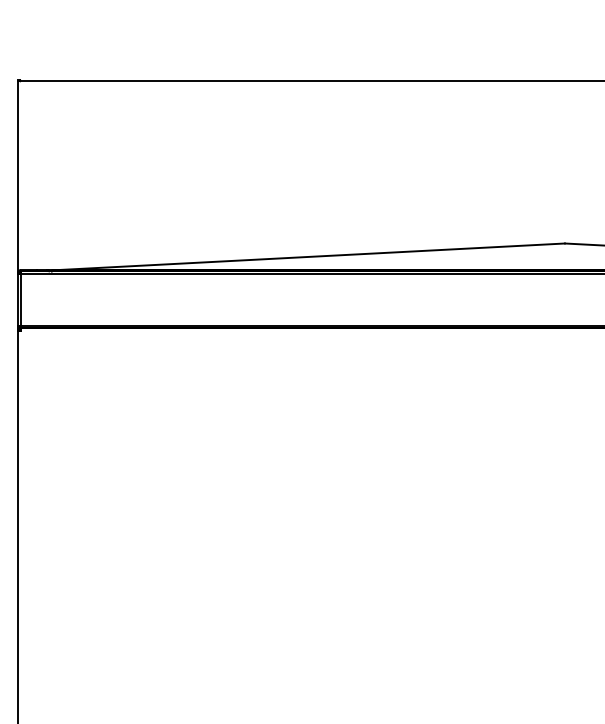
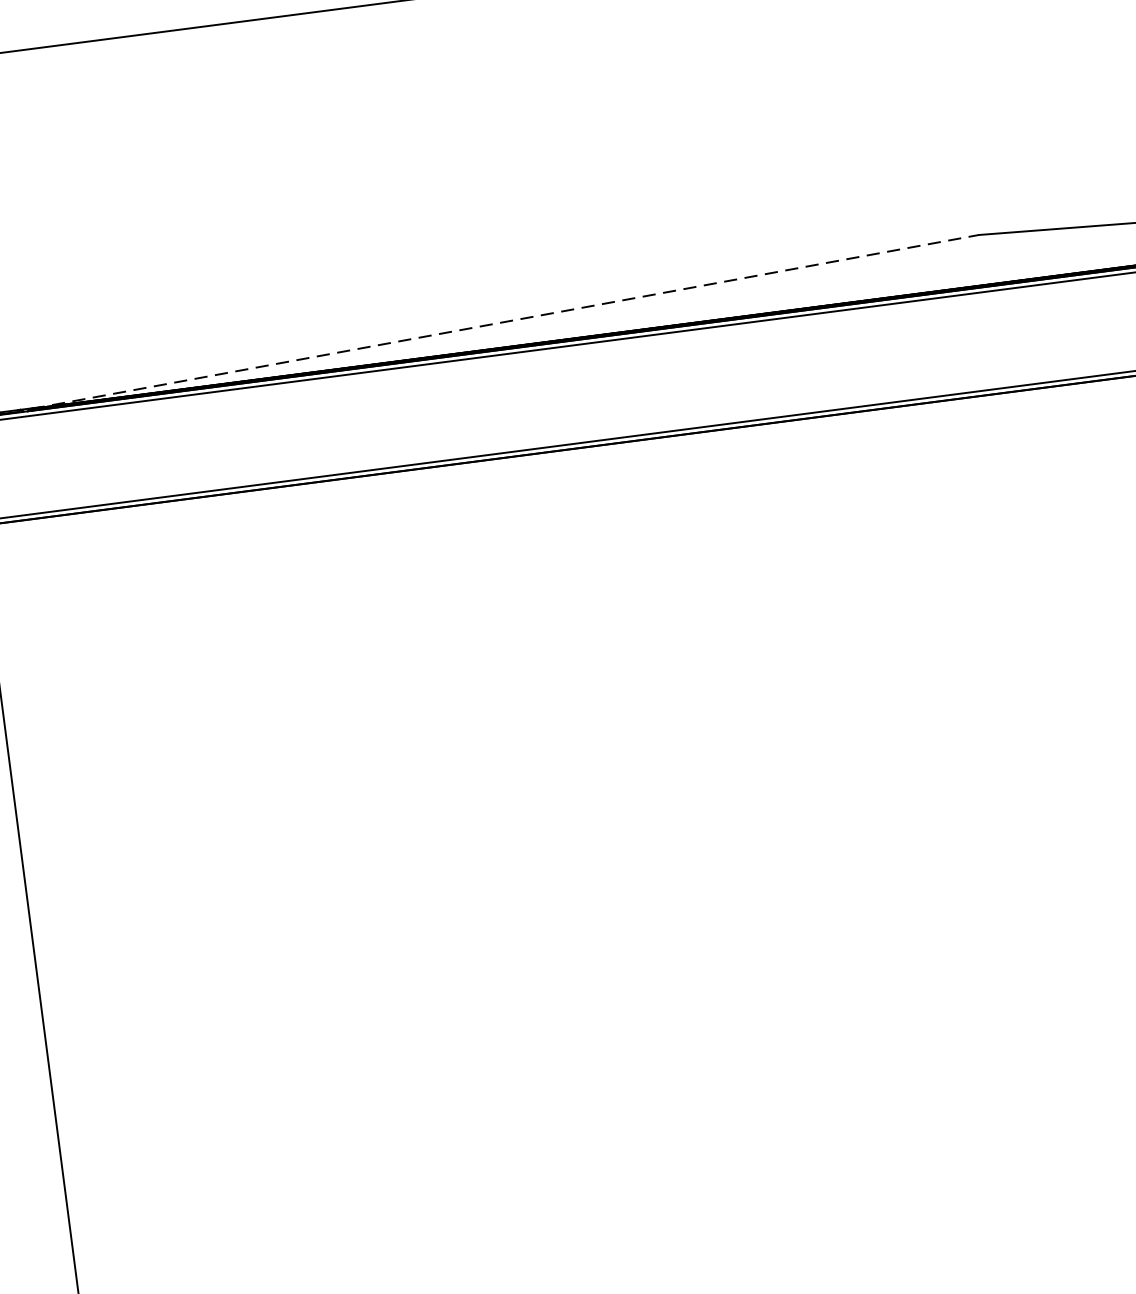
line: (309, 256) -> (505, 321), solid -> dashed

